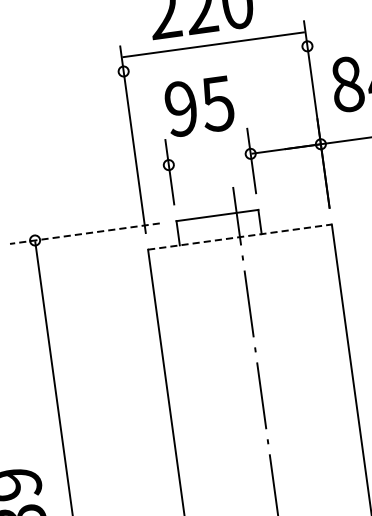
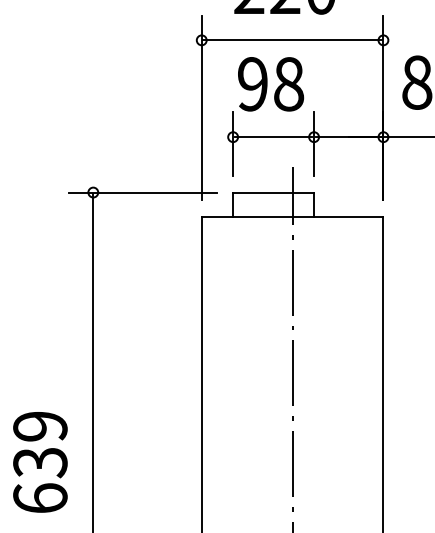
line: (213, 44) -> (292, 40), moved
text: (217, 104) -> (288, 84), 95 -> 98
line: (209, 159) -> (273, 137), added
line: (84, 233) -> (142, 192), dashed -> solid
line: (239, 237) -> (292, 216), dashed -> solid

